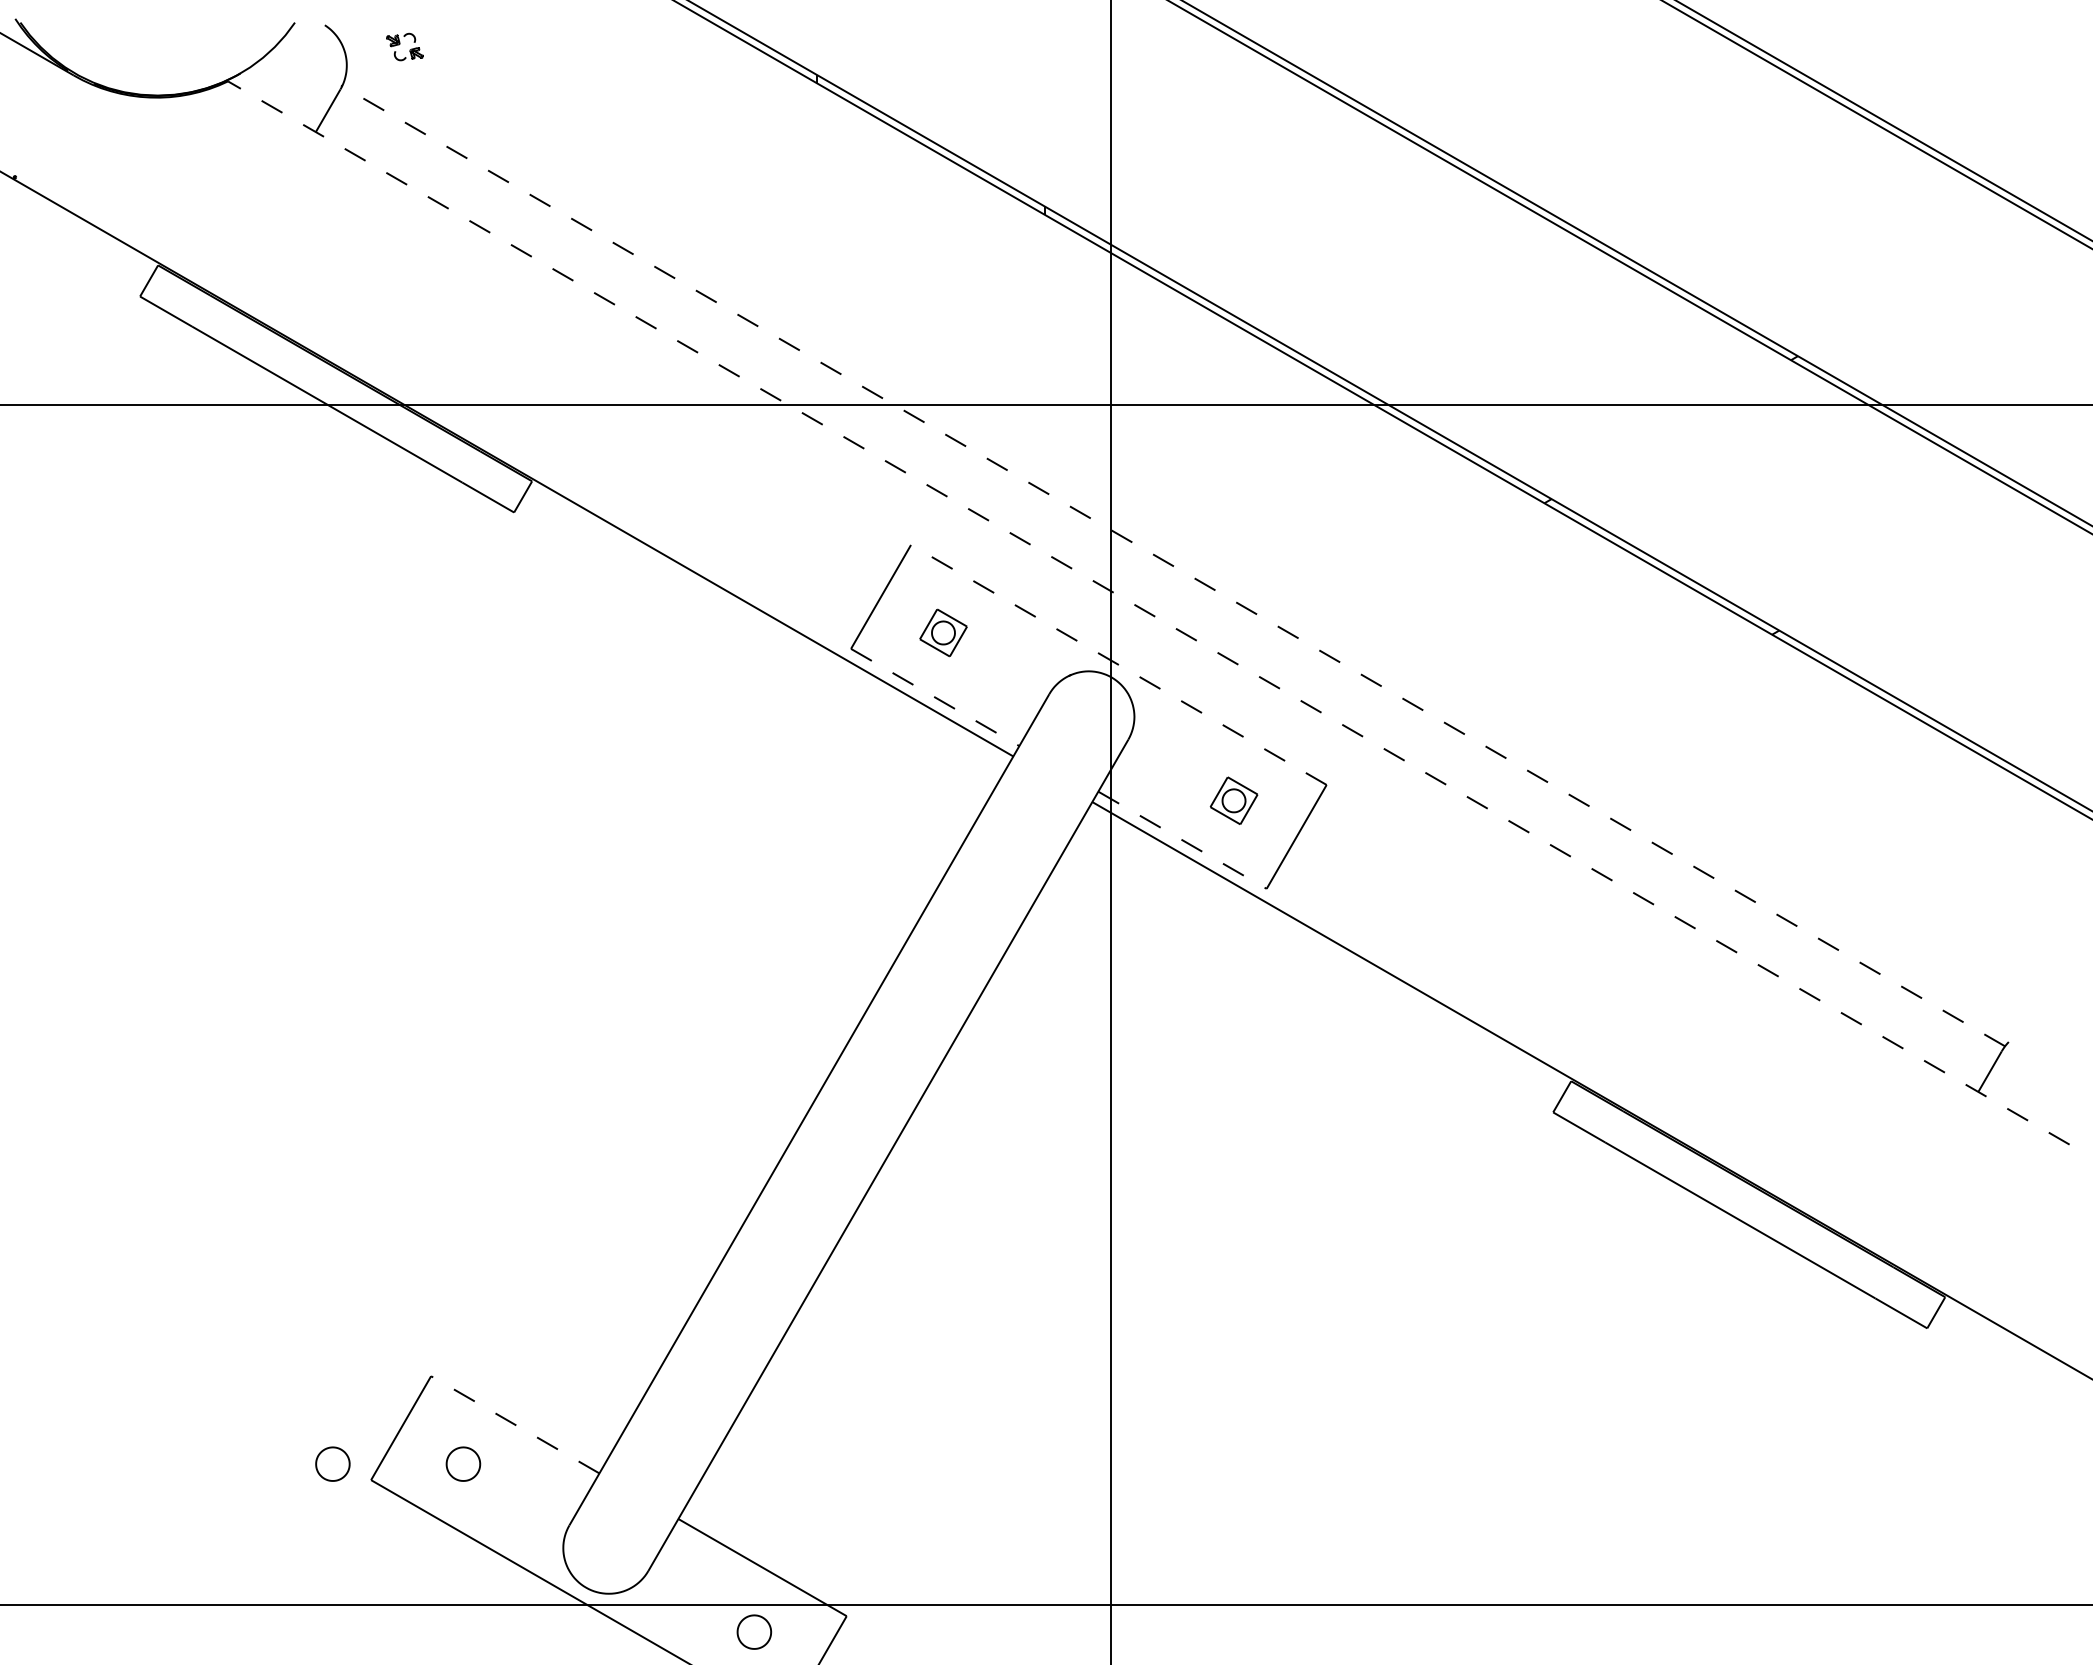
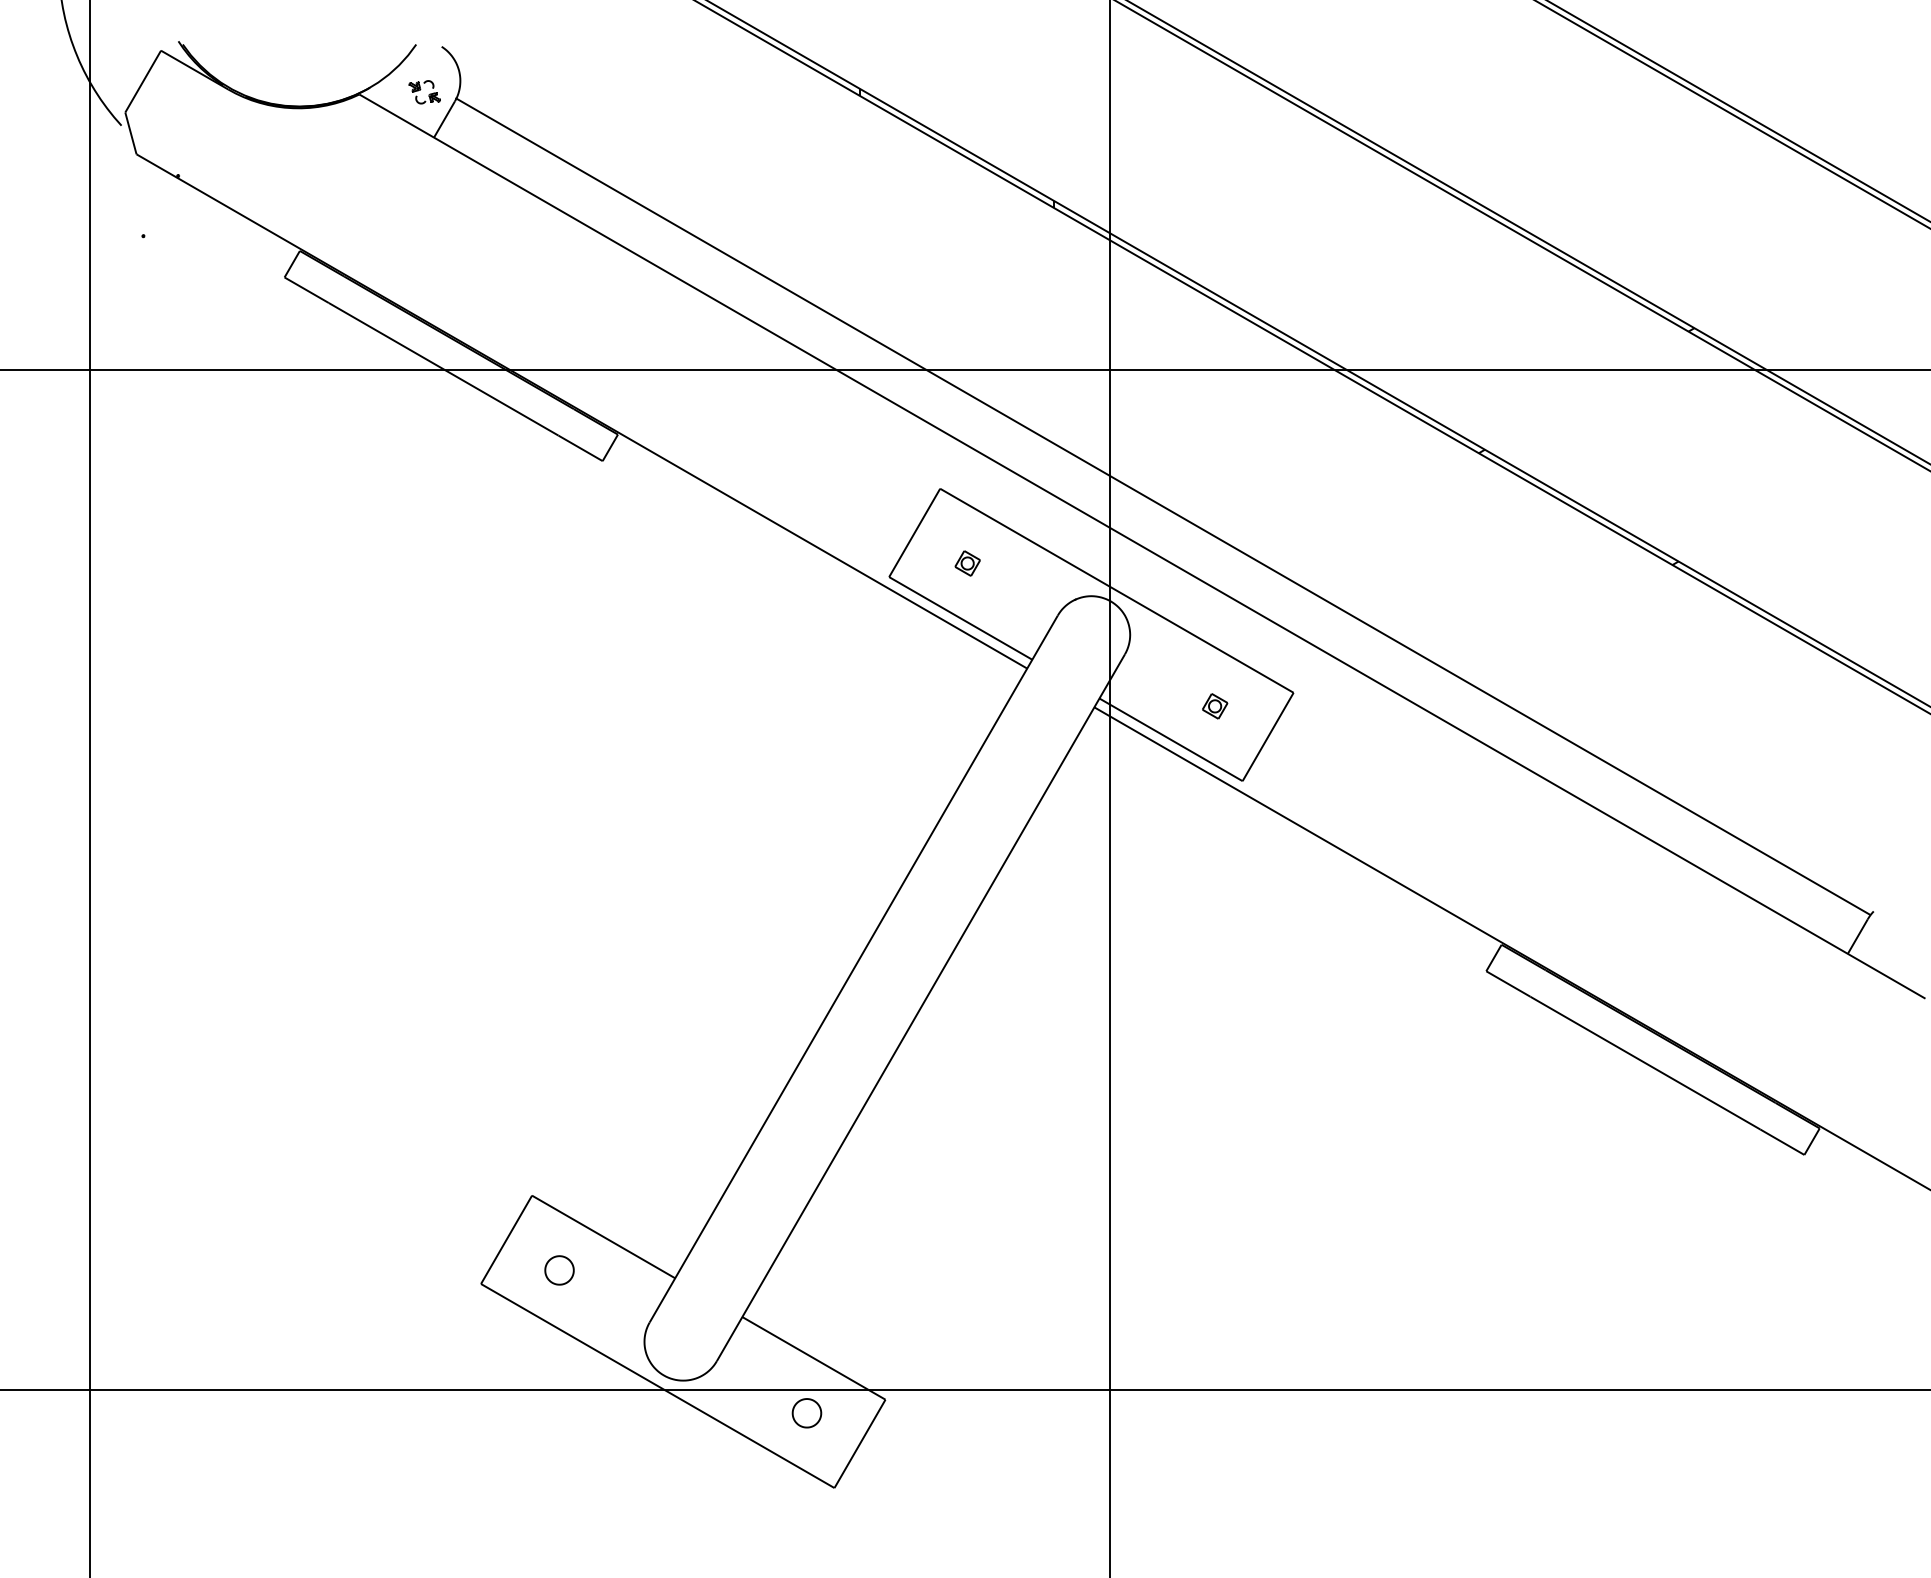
part: (404, 47) -> (424, 92), moved
line: (1172, 565) -> (1162, 506), dashed -> solid
line: (1148, 612) -> (1142, 546), dashed -> solid
part: (943, 632) -> (967, 563), size x0.62
line: (1118, 664) -> (1116, 590), dashed -> solid
line: (934, 697) -> (960, 618), dashed -> solid
part: (1234, 801) -> (1215, 706), size x0.62
line: (1183, 839) -> (1171, 739), dashed -> solid
line: (515, 1424) -> (603, 1236), dashed -> solid
part: (332, 1464) -> (448, 1270), removed

